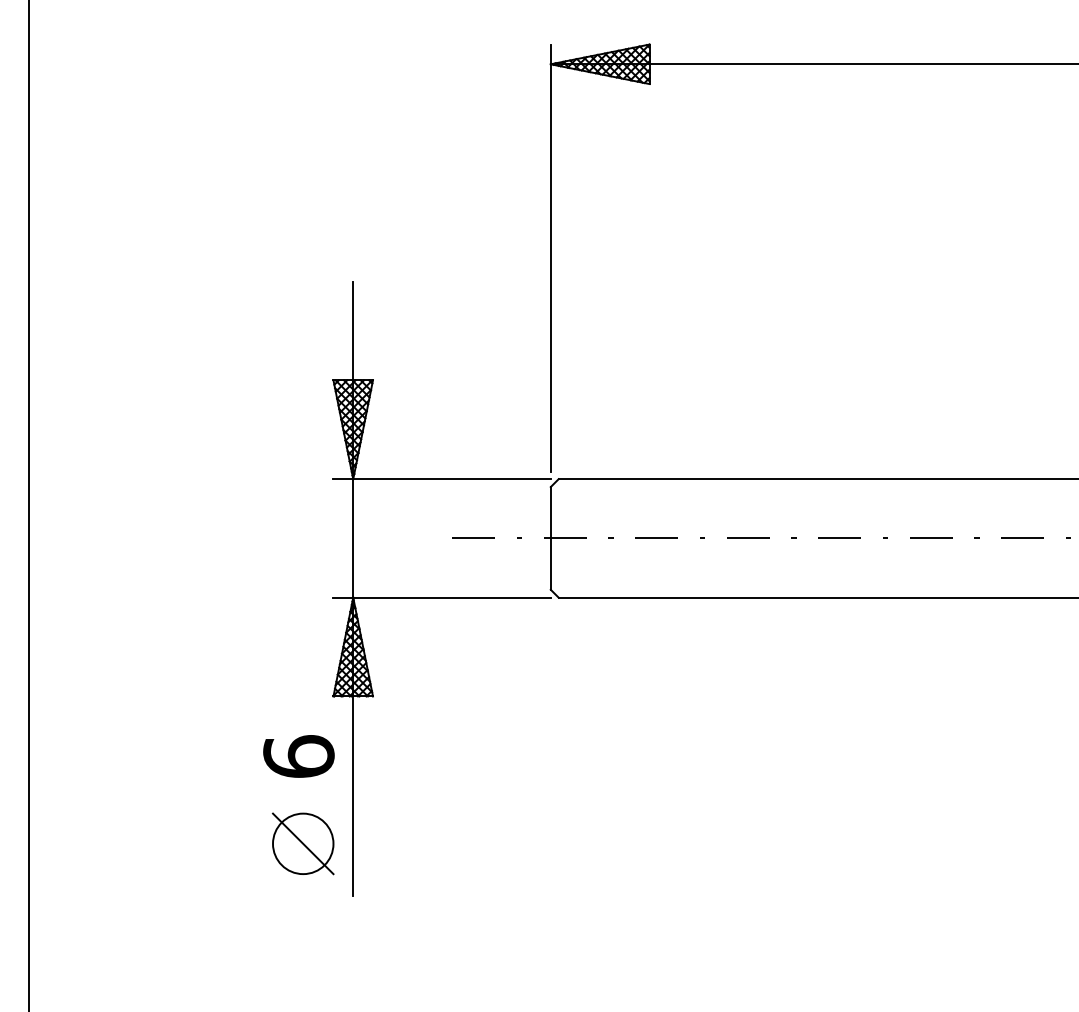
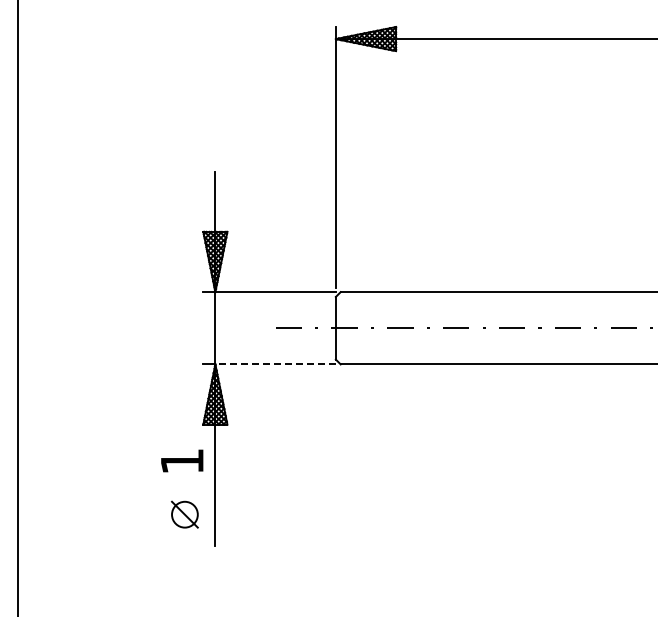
line: (451, 597) -> (275, 364), solid -> dashed
text: (299, 756) -> (182, 461), 6 -> 1
part: (302, 843) -> (184, 514), size x0.7

